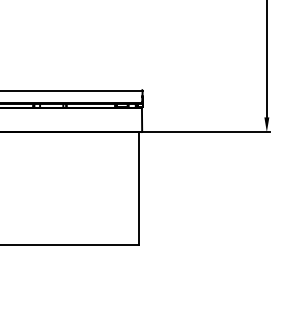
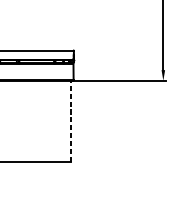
line: (138, 188) -> (70, 121), solid -> dashed

